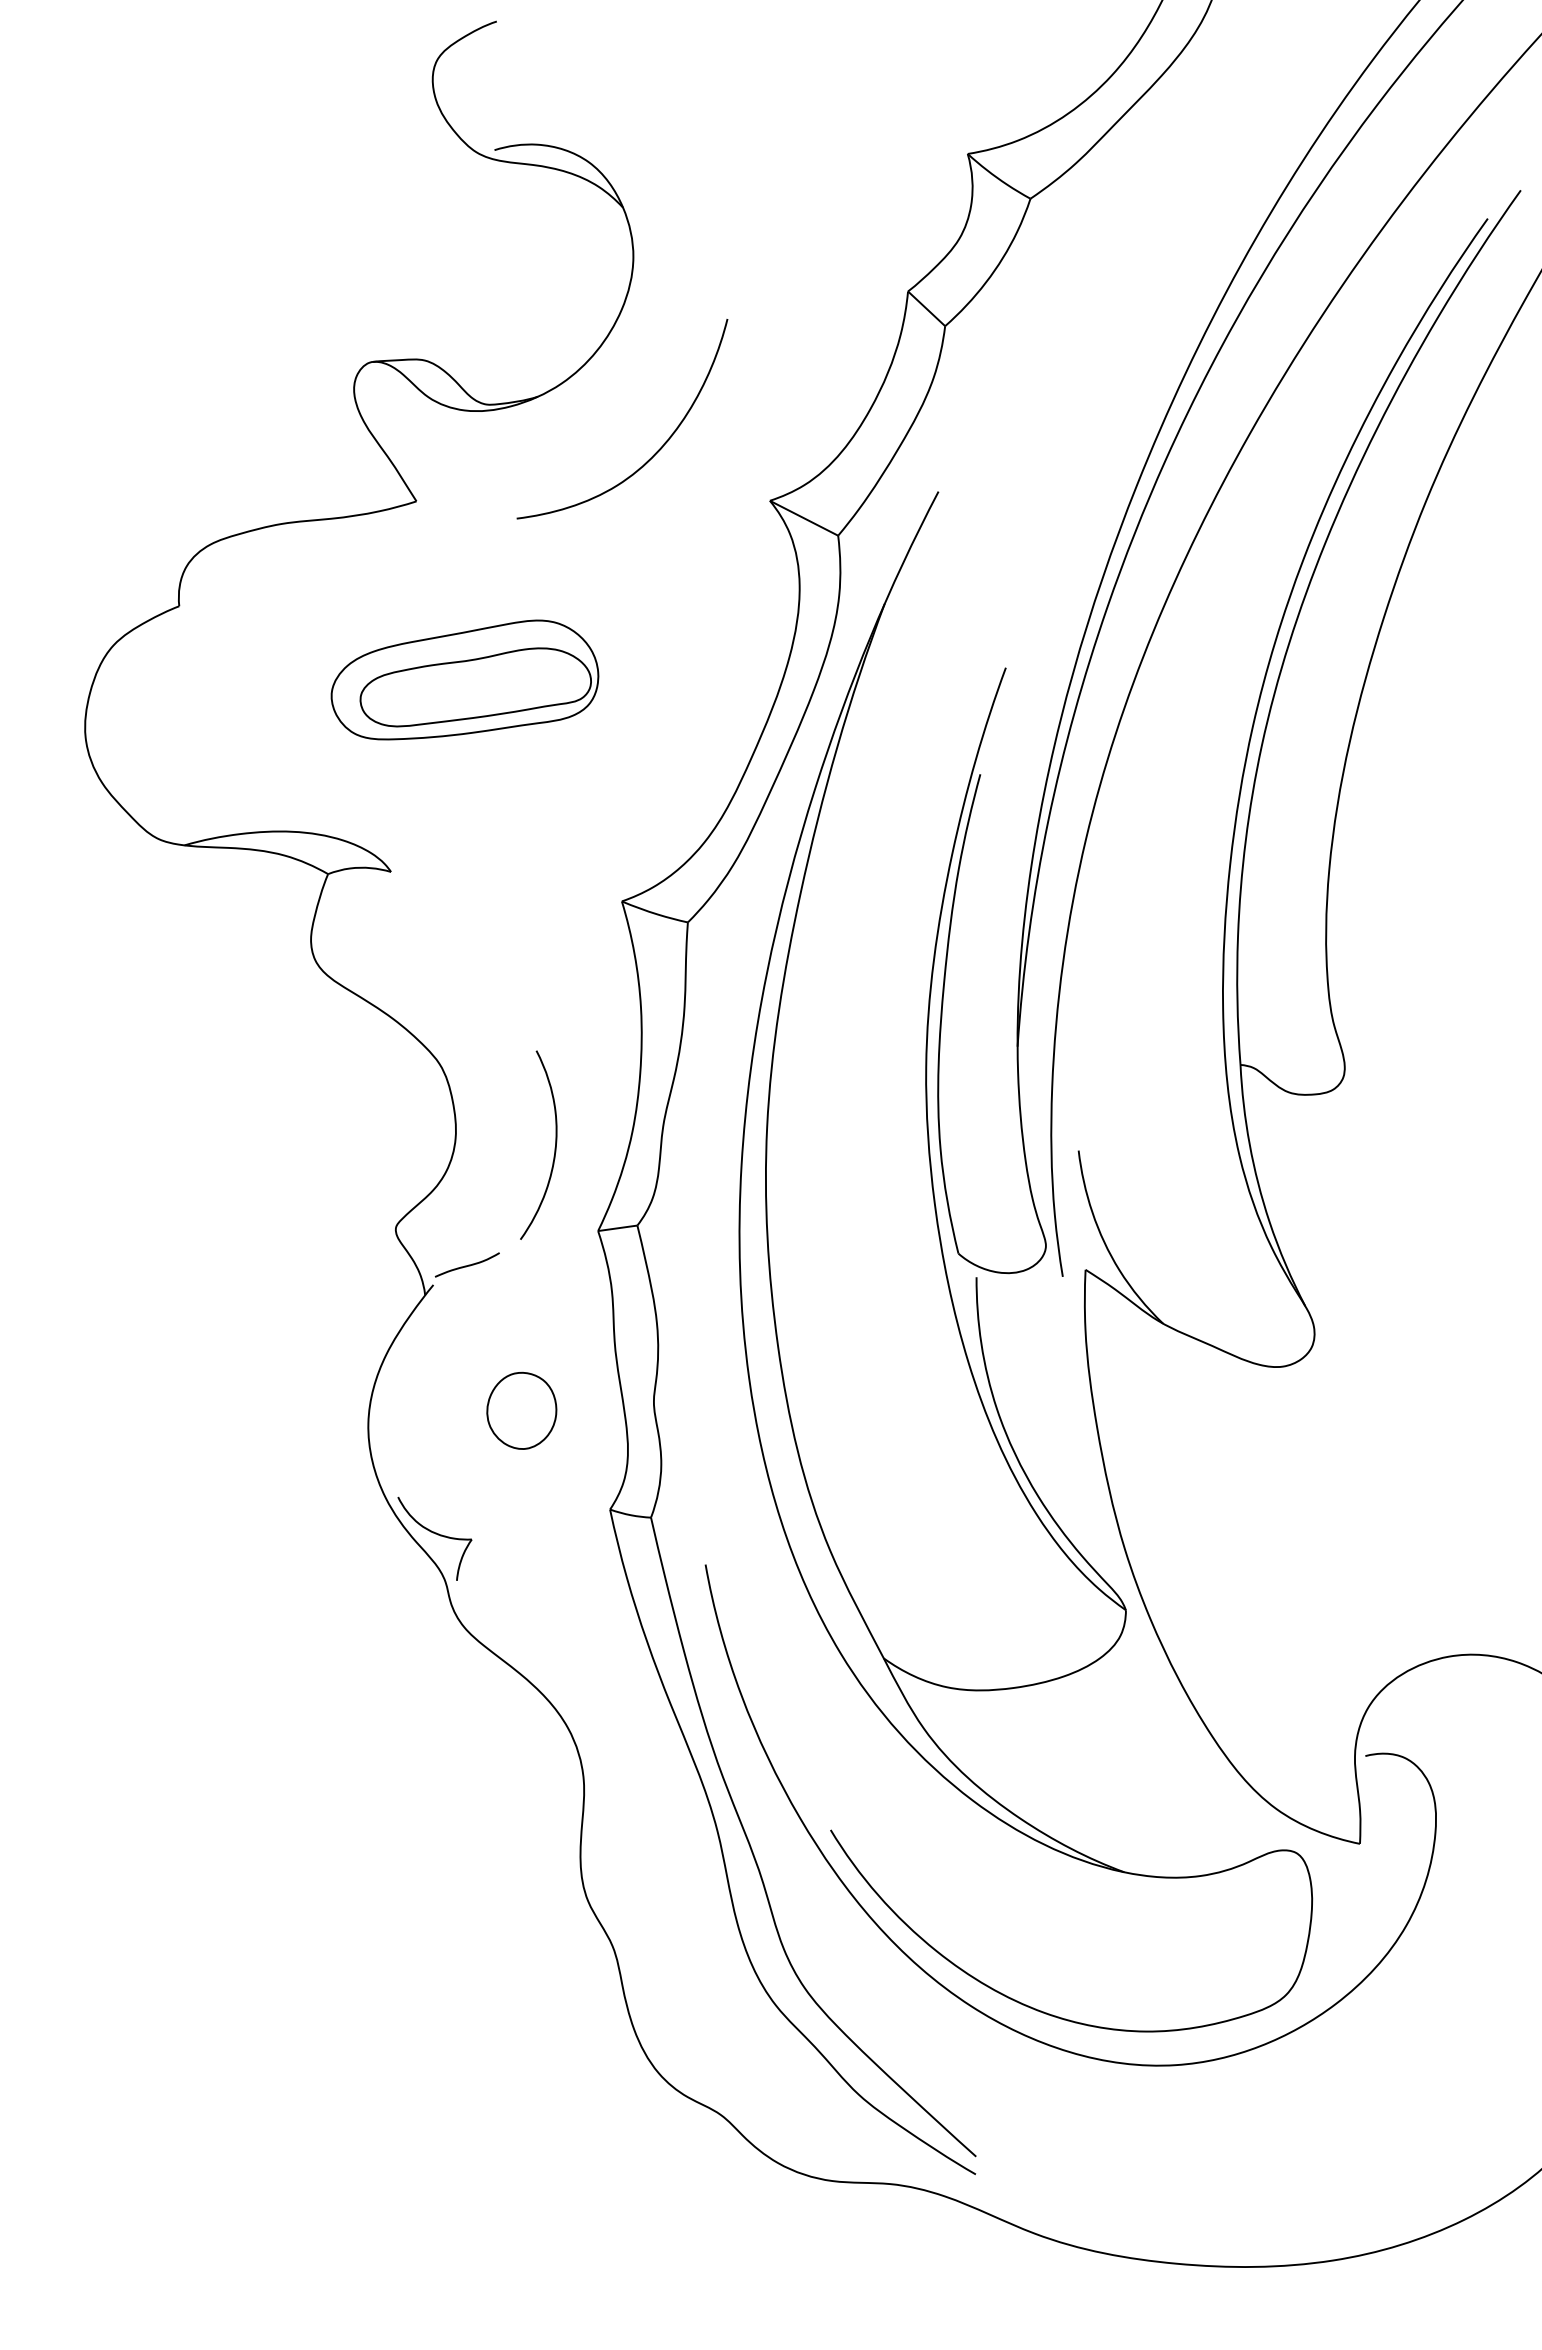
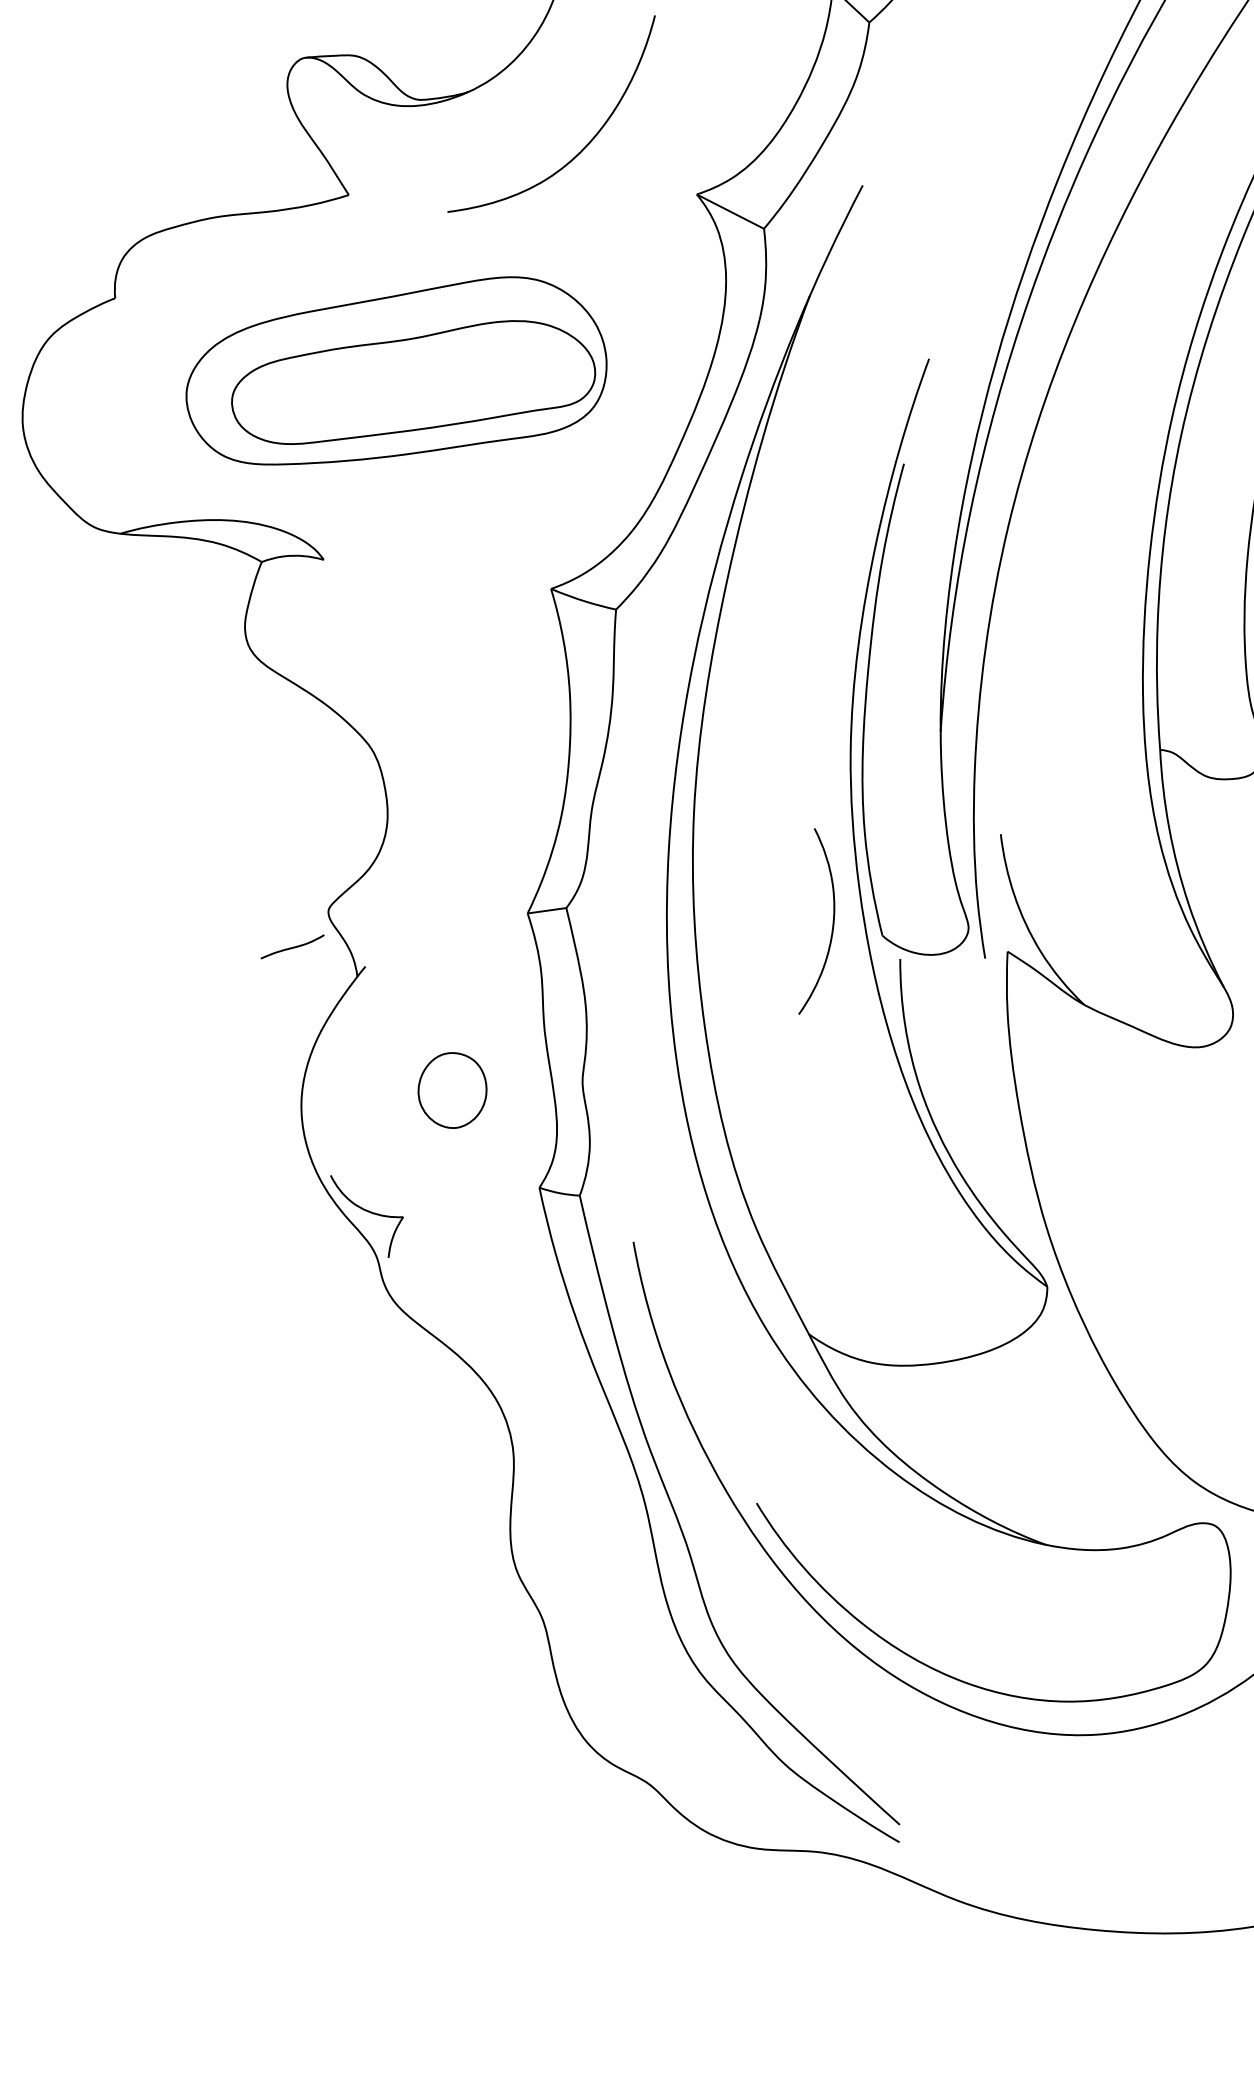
part: (464, 679) -> (396, 370), size x1.6
curve: (554, 1147) -> (832, 923), moved
curve: (466, 1265) -> (291, 947), moved

